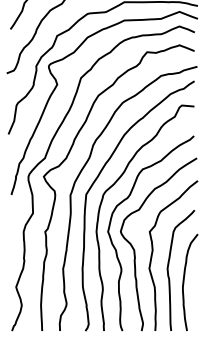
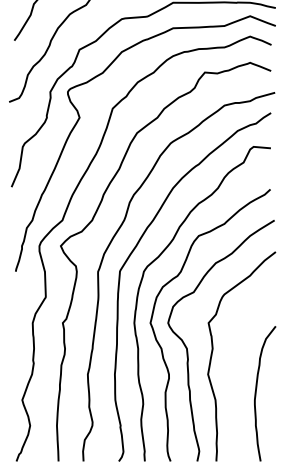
curve: (168, 270) -> (234, 376), removed

